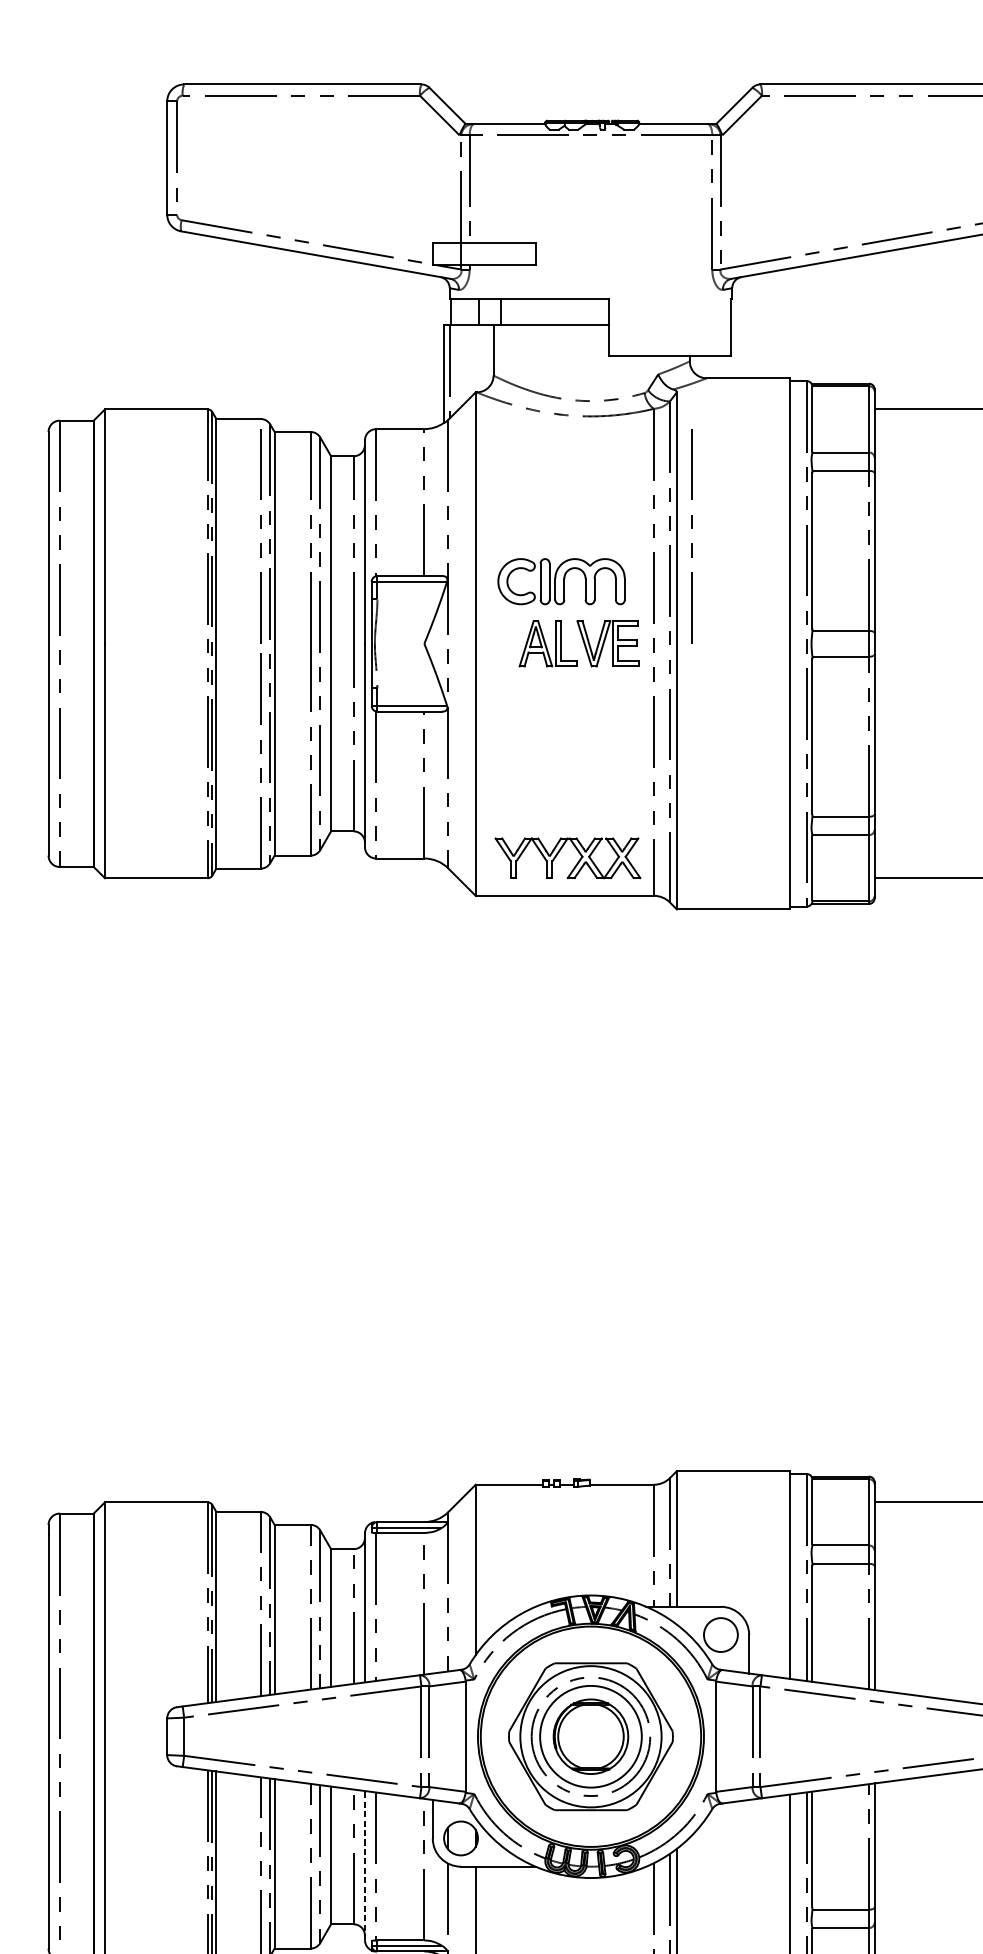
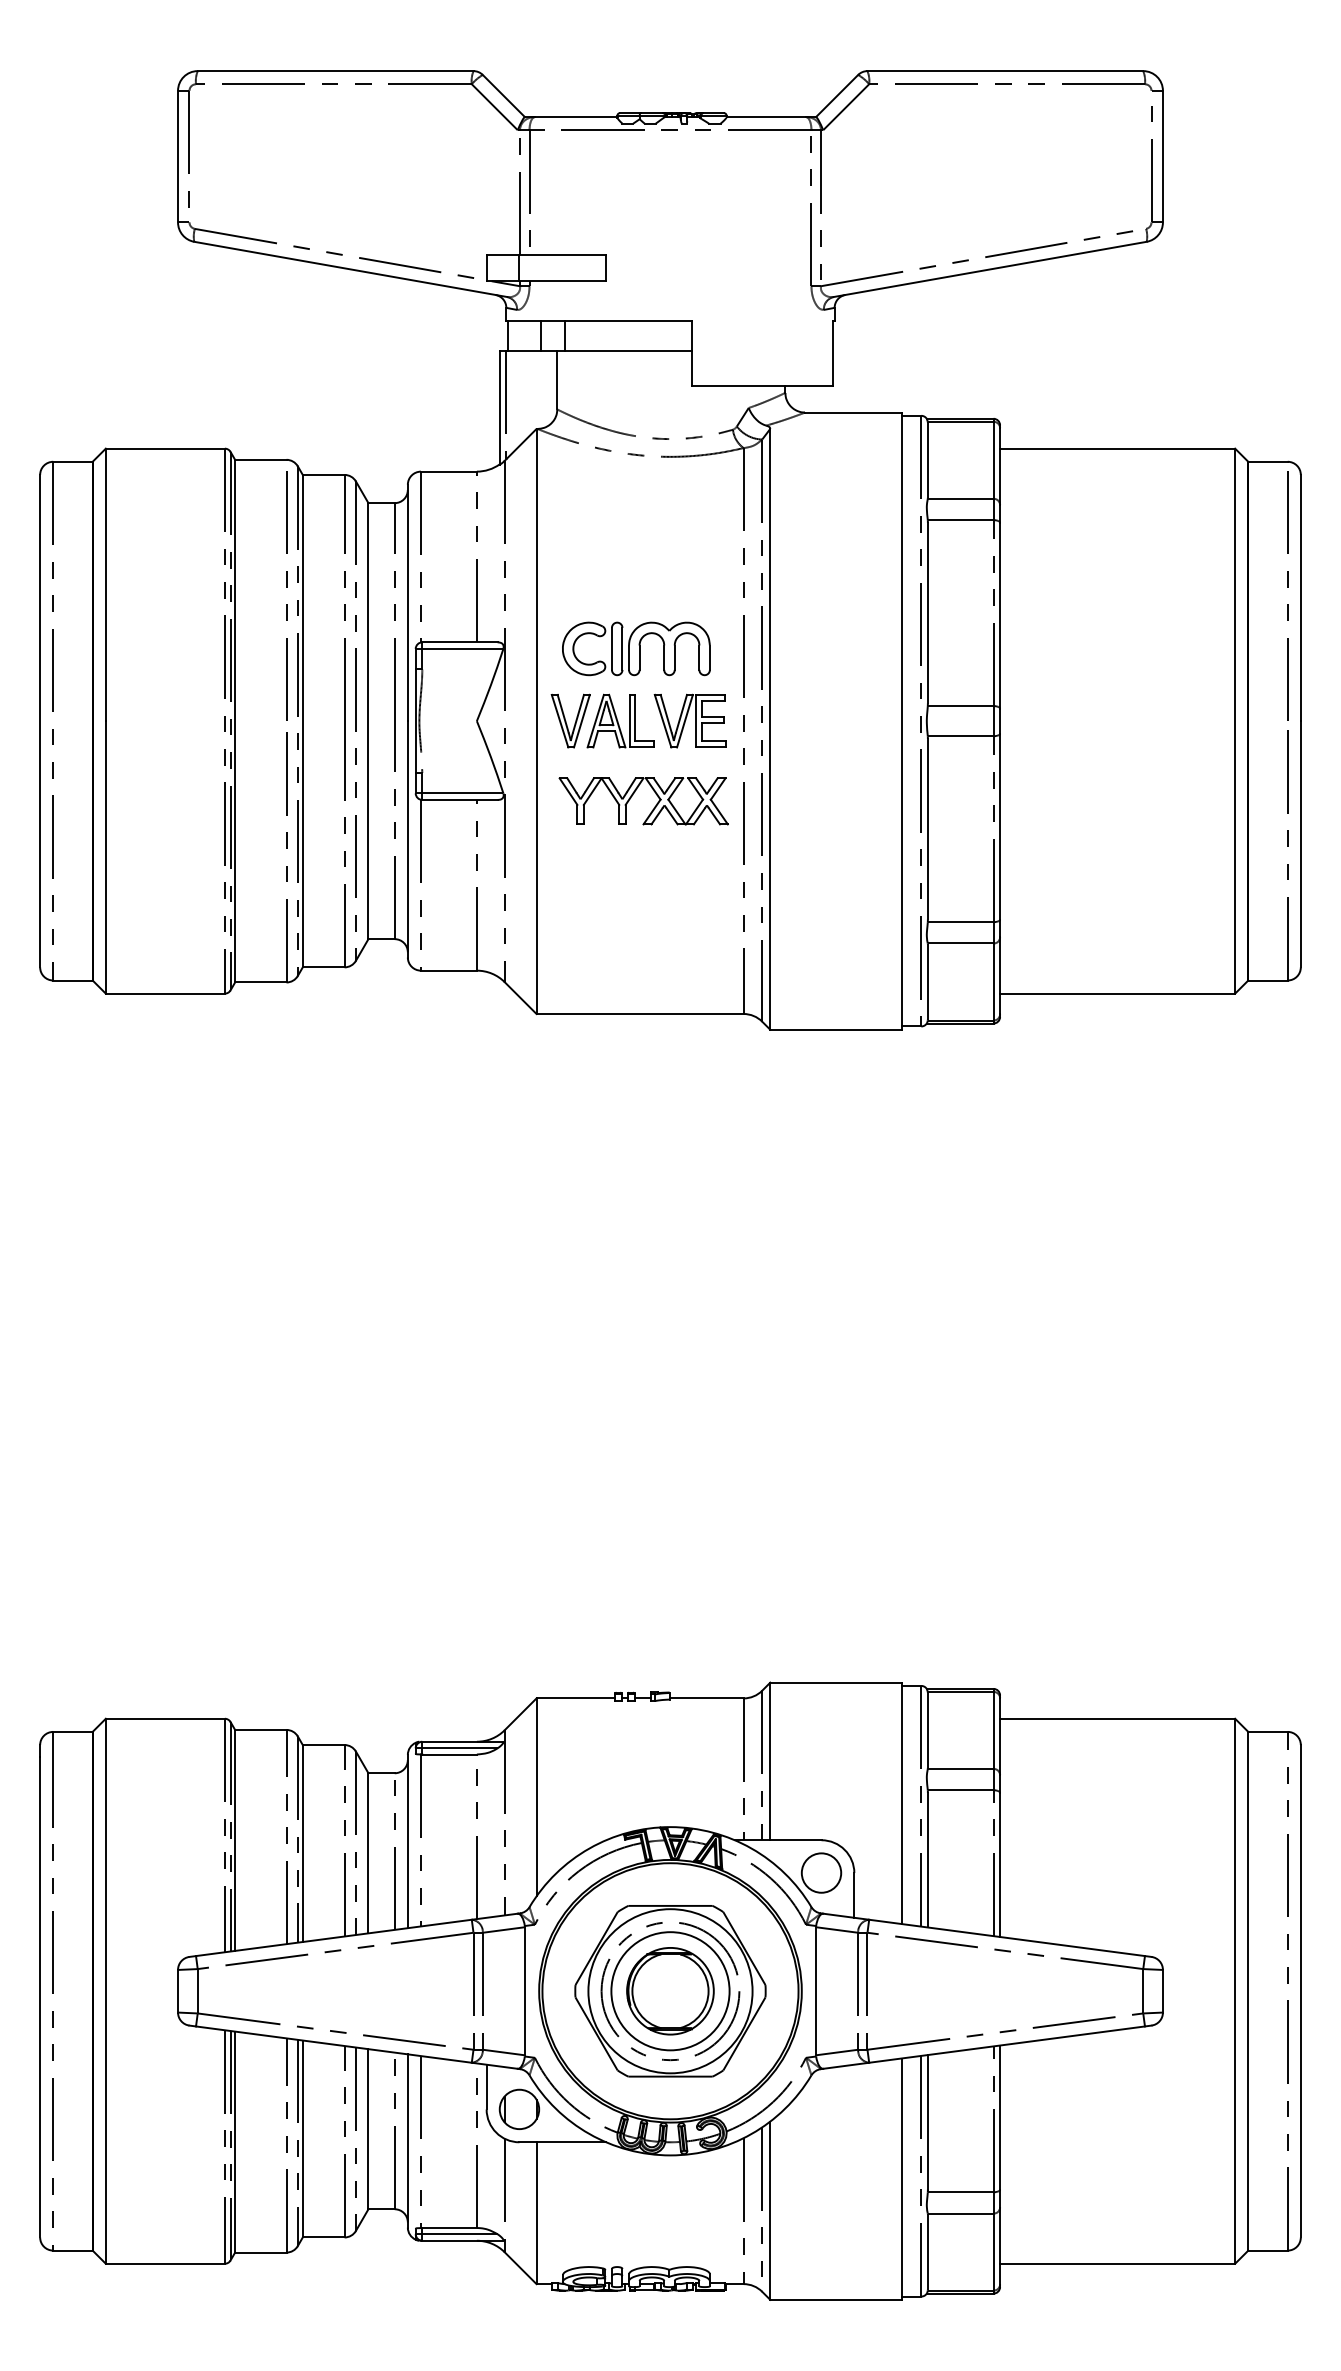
line: (691, 528) -> (787, 587), removed
part: (504, 643) -> (570, 720), added
part: (559, 853) -> (633, 795), moved
line: (364, 1865) -> (407, 2140), dashed -> solid

